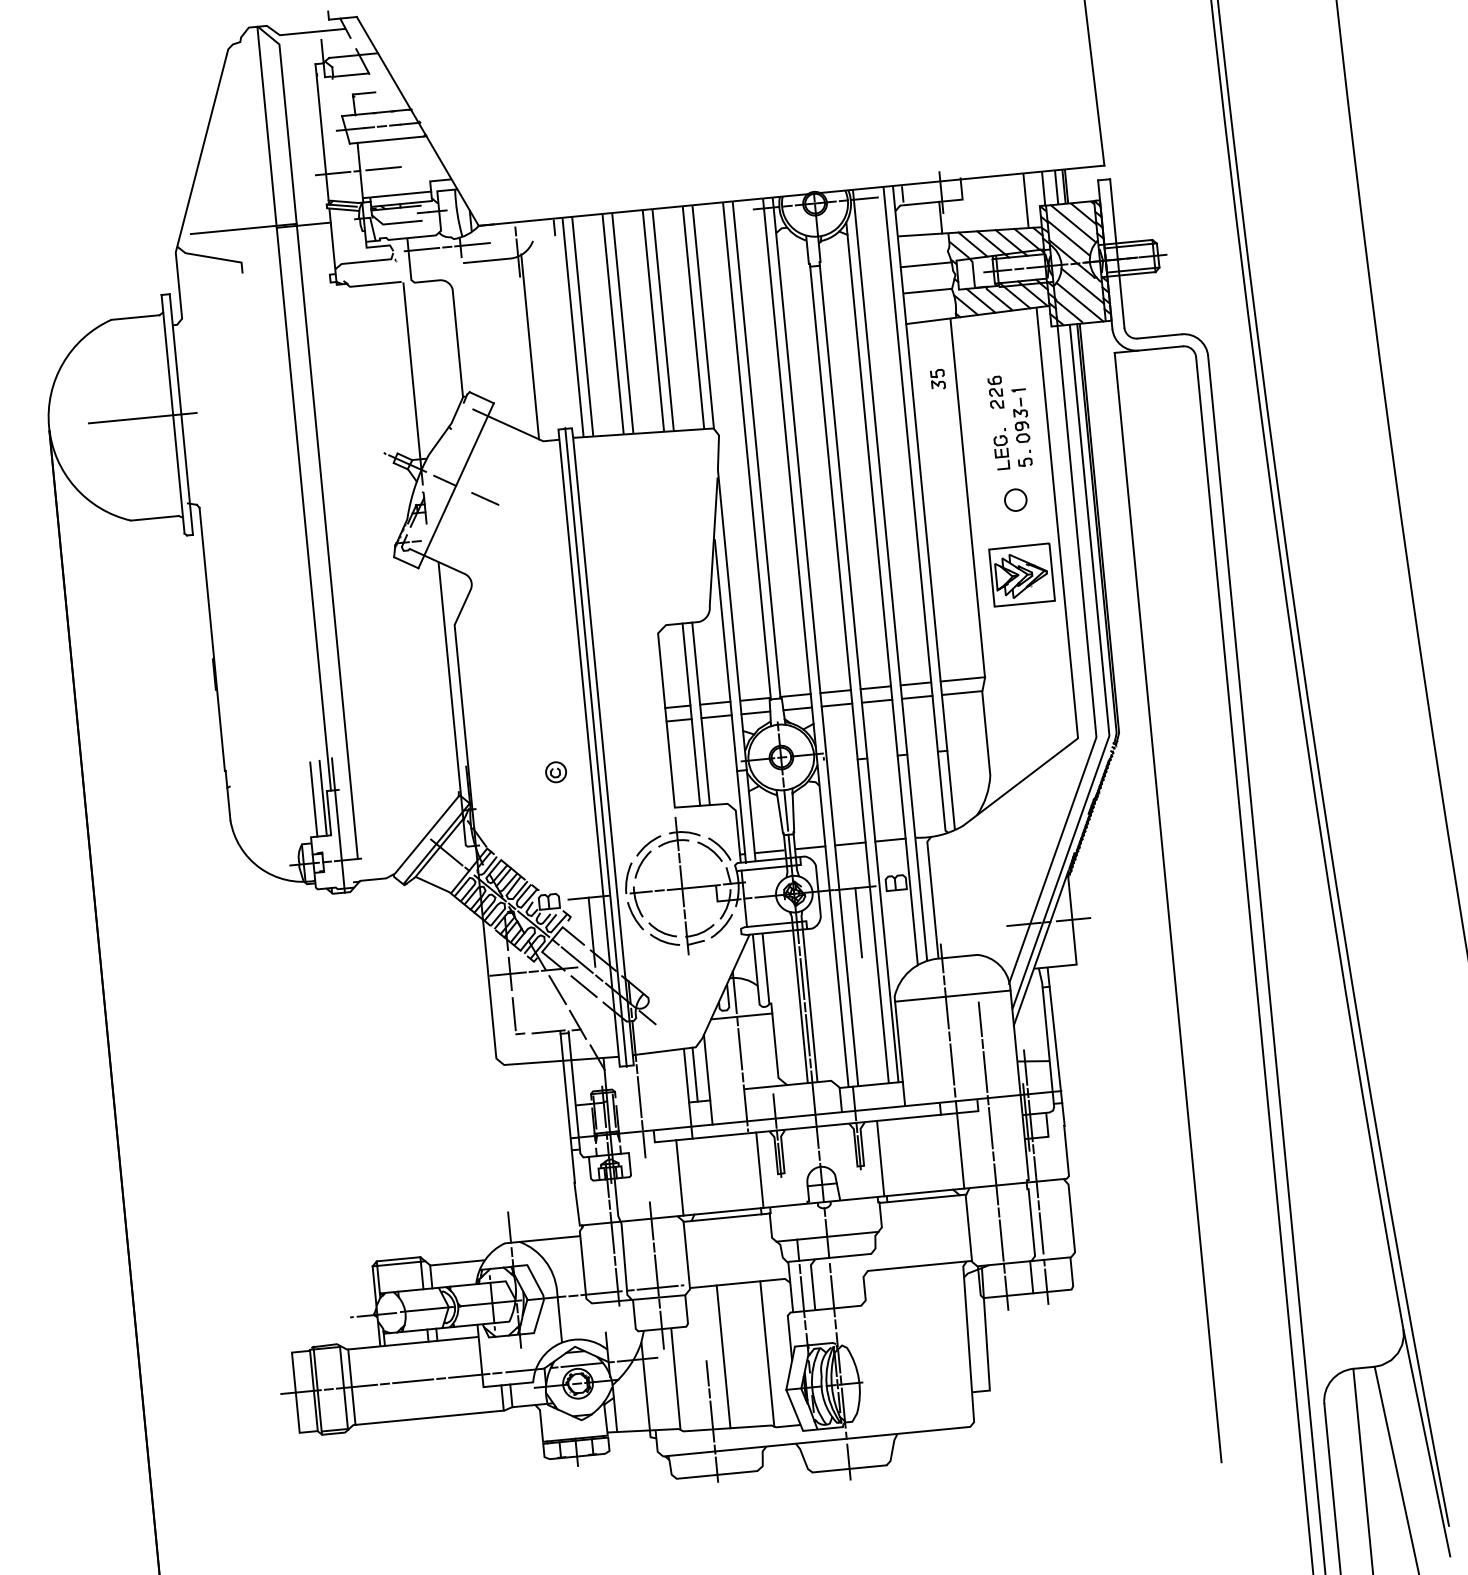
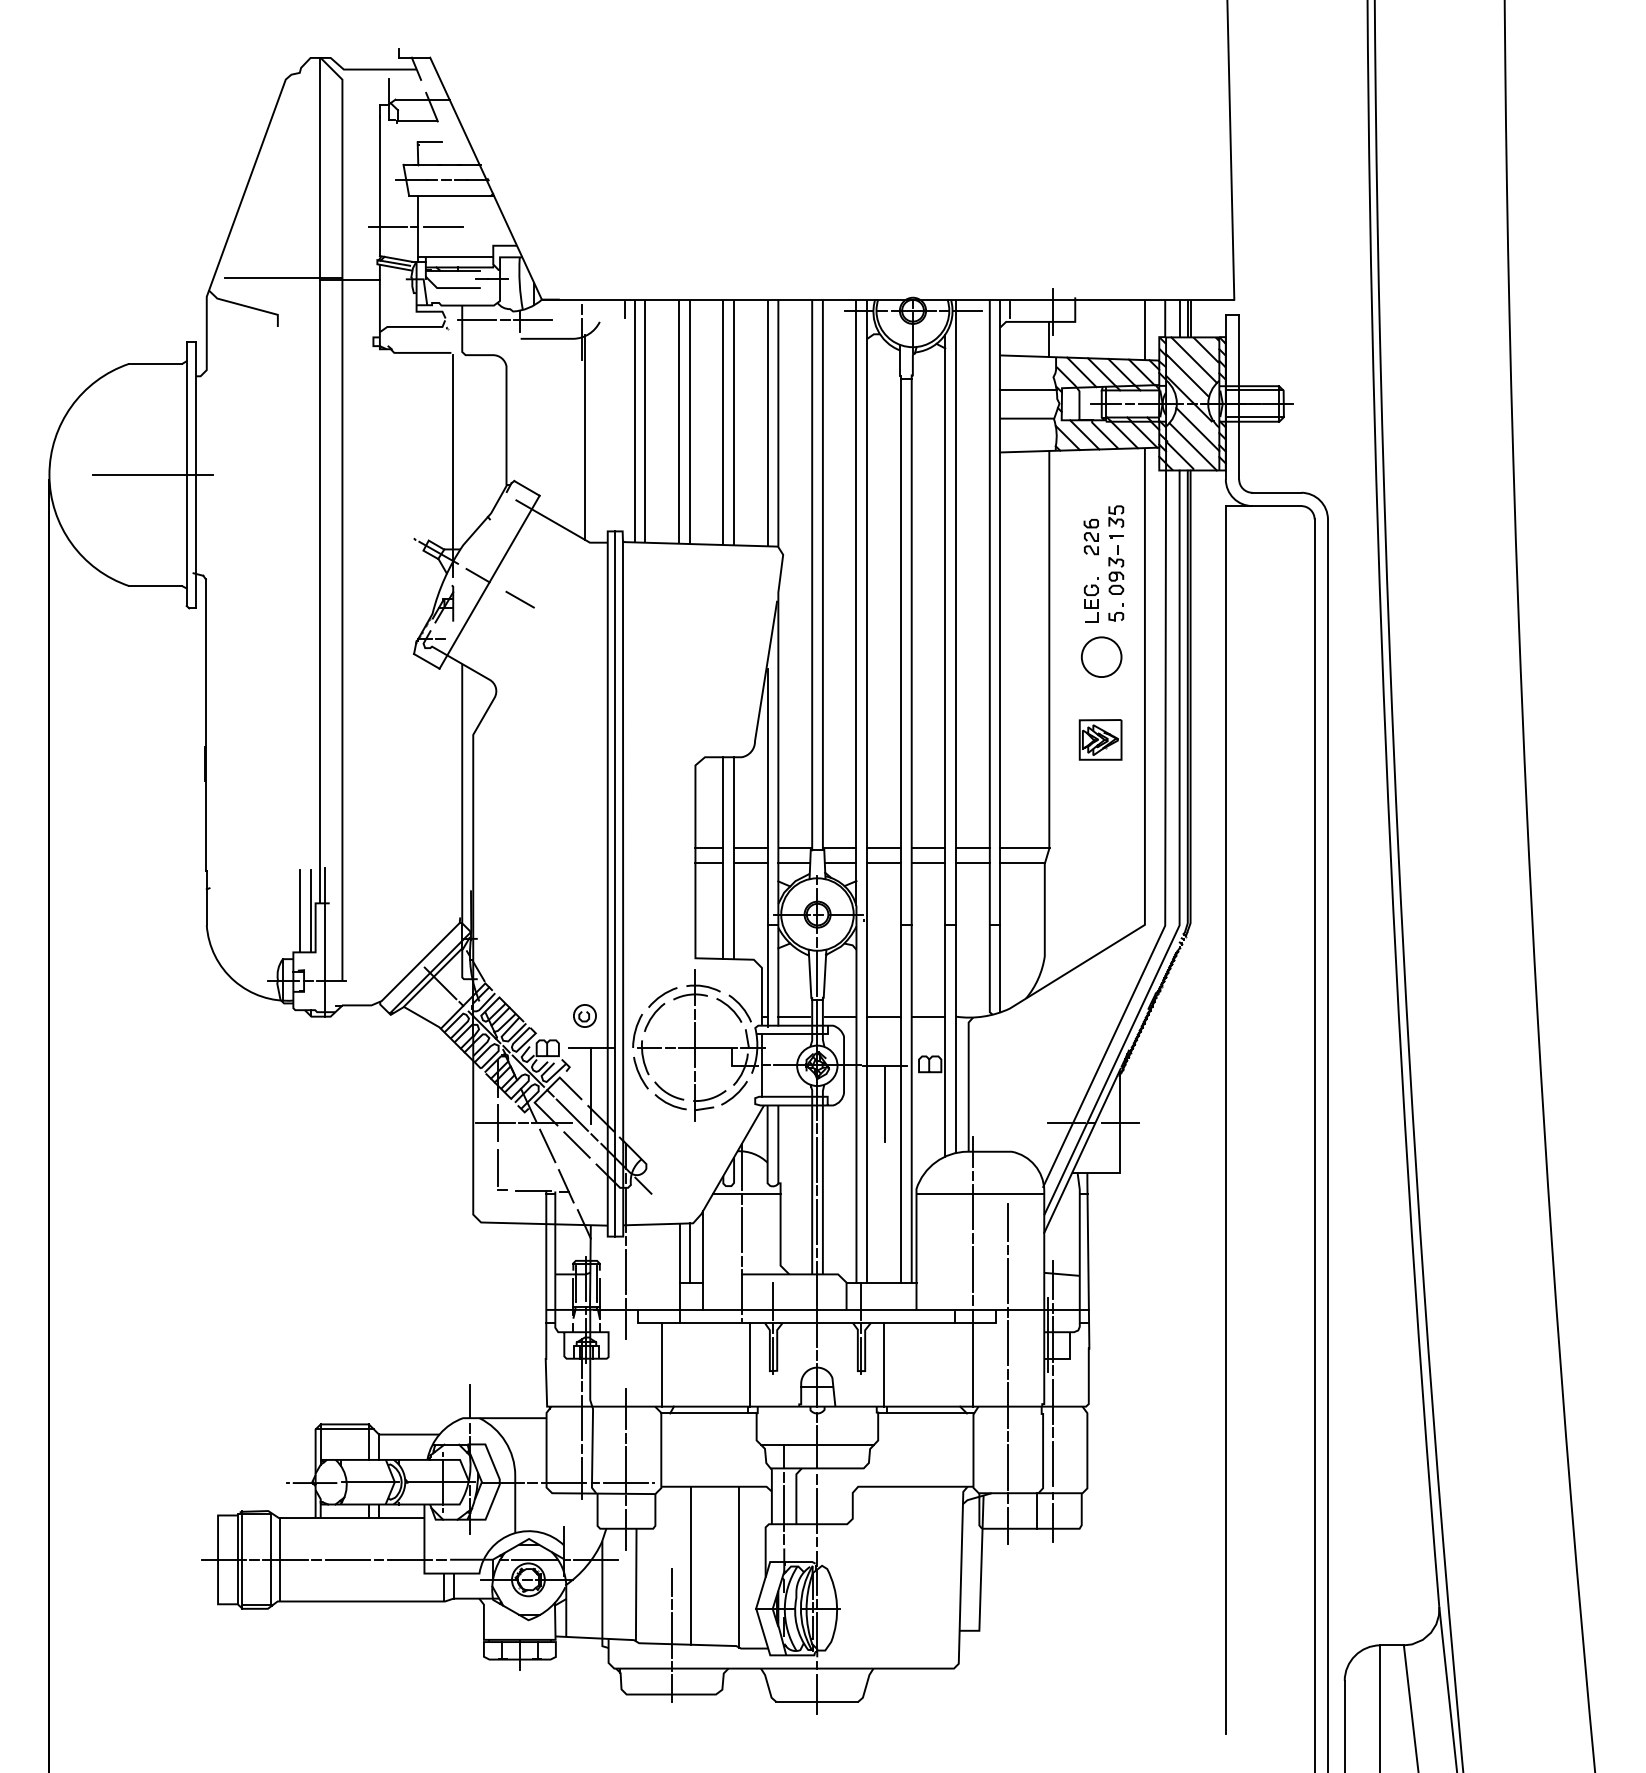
part: (938, 379) -> (1116, 516), moved
circle: (1015, 499) -> (1101, 656), size x1.67
part: (1021, 574) -> (1100, 739), size x0.62
part: (555, 771) -> (584, 1015), moved

